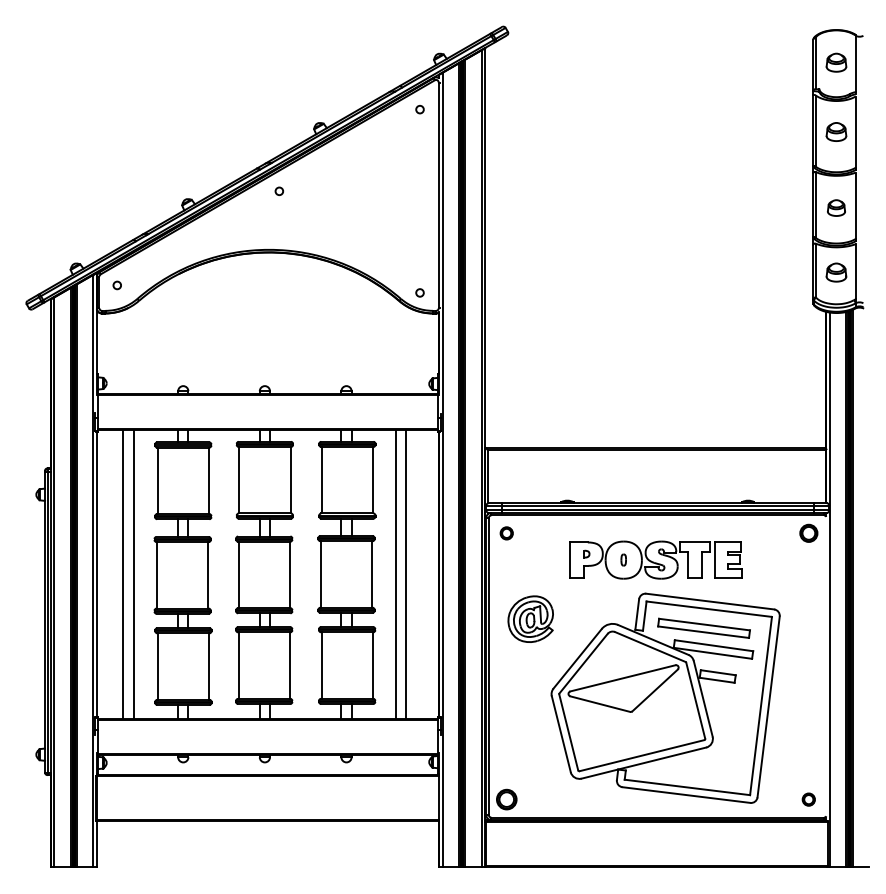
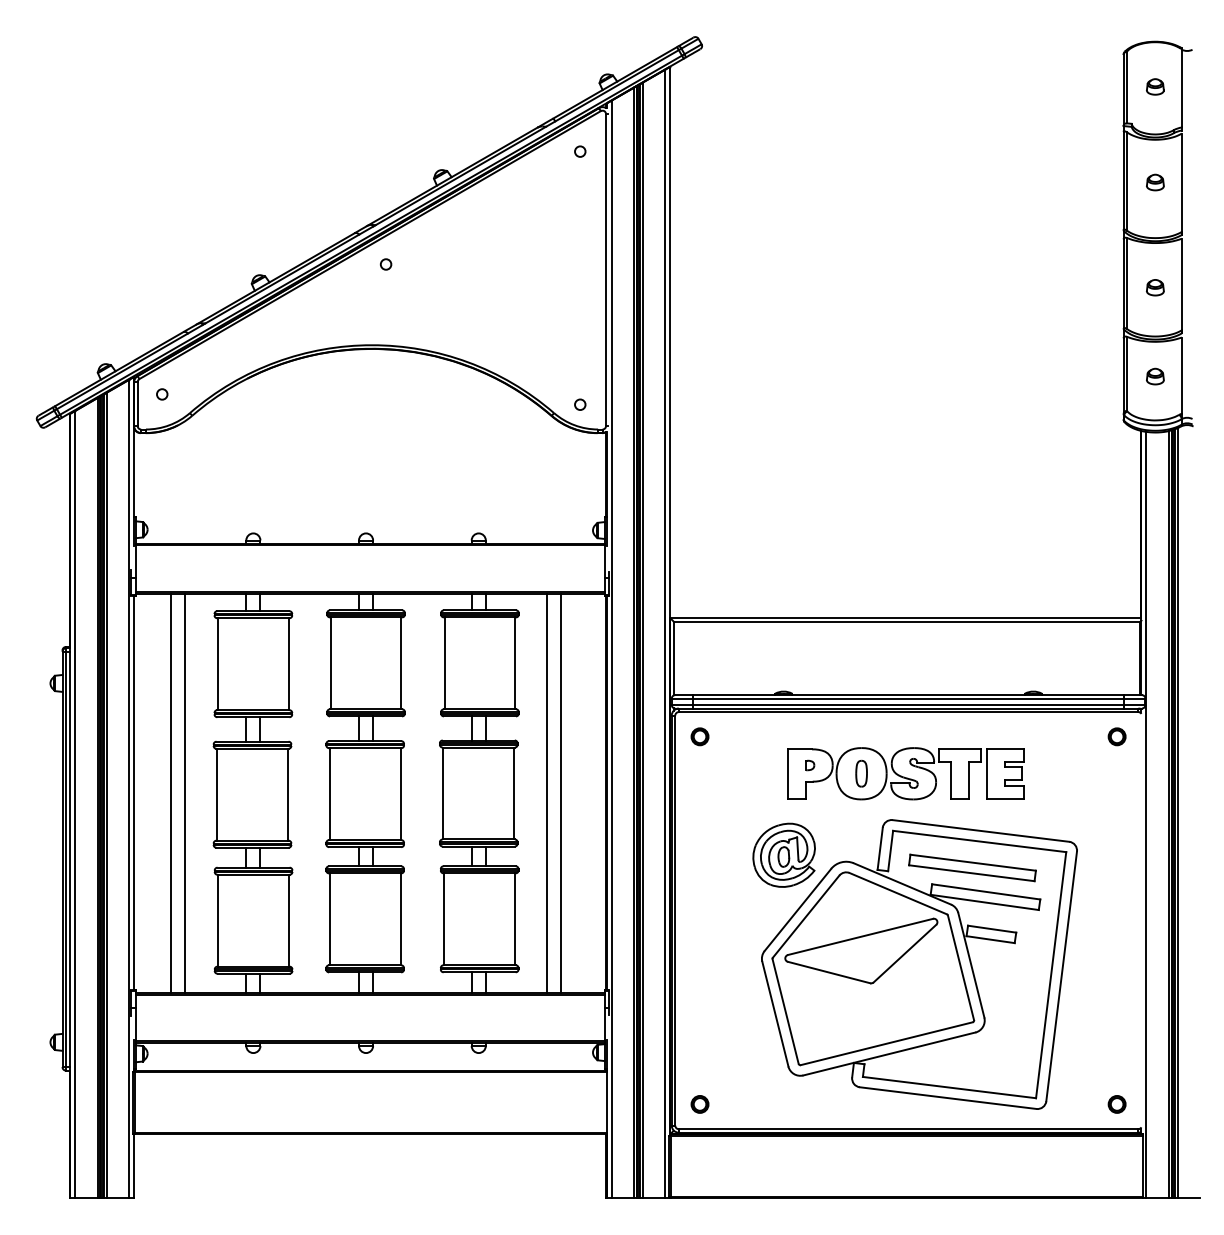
part: (836, 62) -> (1155, 86), size x0.62
part: (836, 131) -> (1155, 182), size x0.62
part: (836, 208) -> (1155, 287), size x0.71
part: (836, 272) -> (1155, 376), size x0.62
part: (808, 533) -> (1116, 736), size x0.71
part: (623, 559) -> (861, 773), size x1.67
part: (530, 618) -> (783, 854), moved
part: (506, 799) -> (699, 1104), size x0.62

